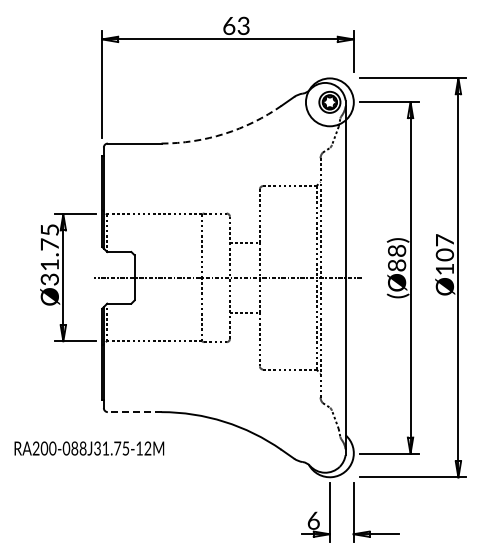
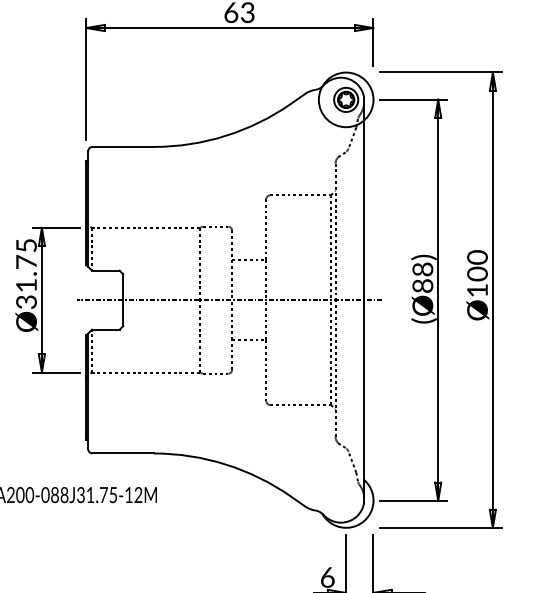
arc: (224, 133) -> (225, 135), dashed -> solid
text: (444, 240) -> (477, 257), Ø107 -> Ø100
line: (134, 412) -> (123, 453), dashed -> solid

